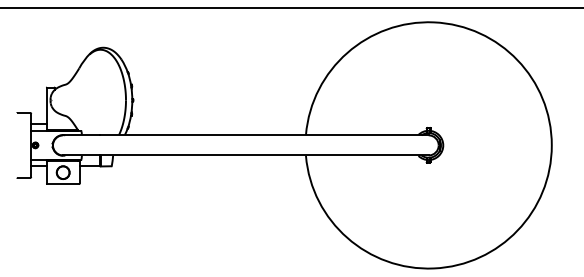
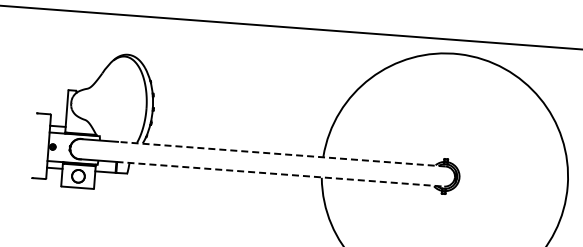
line: (263, 135) -> (280, 154), solid -> dashed
line: (264, 155) -> (280, 174), solid -> dashed

